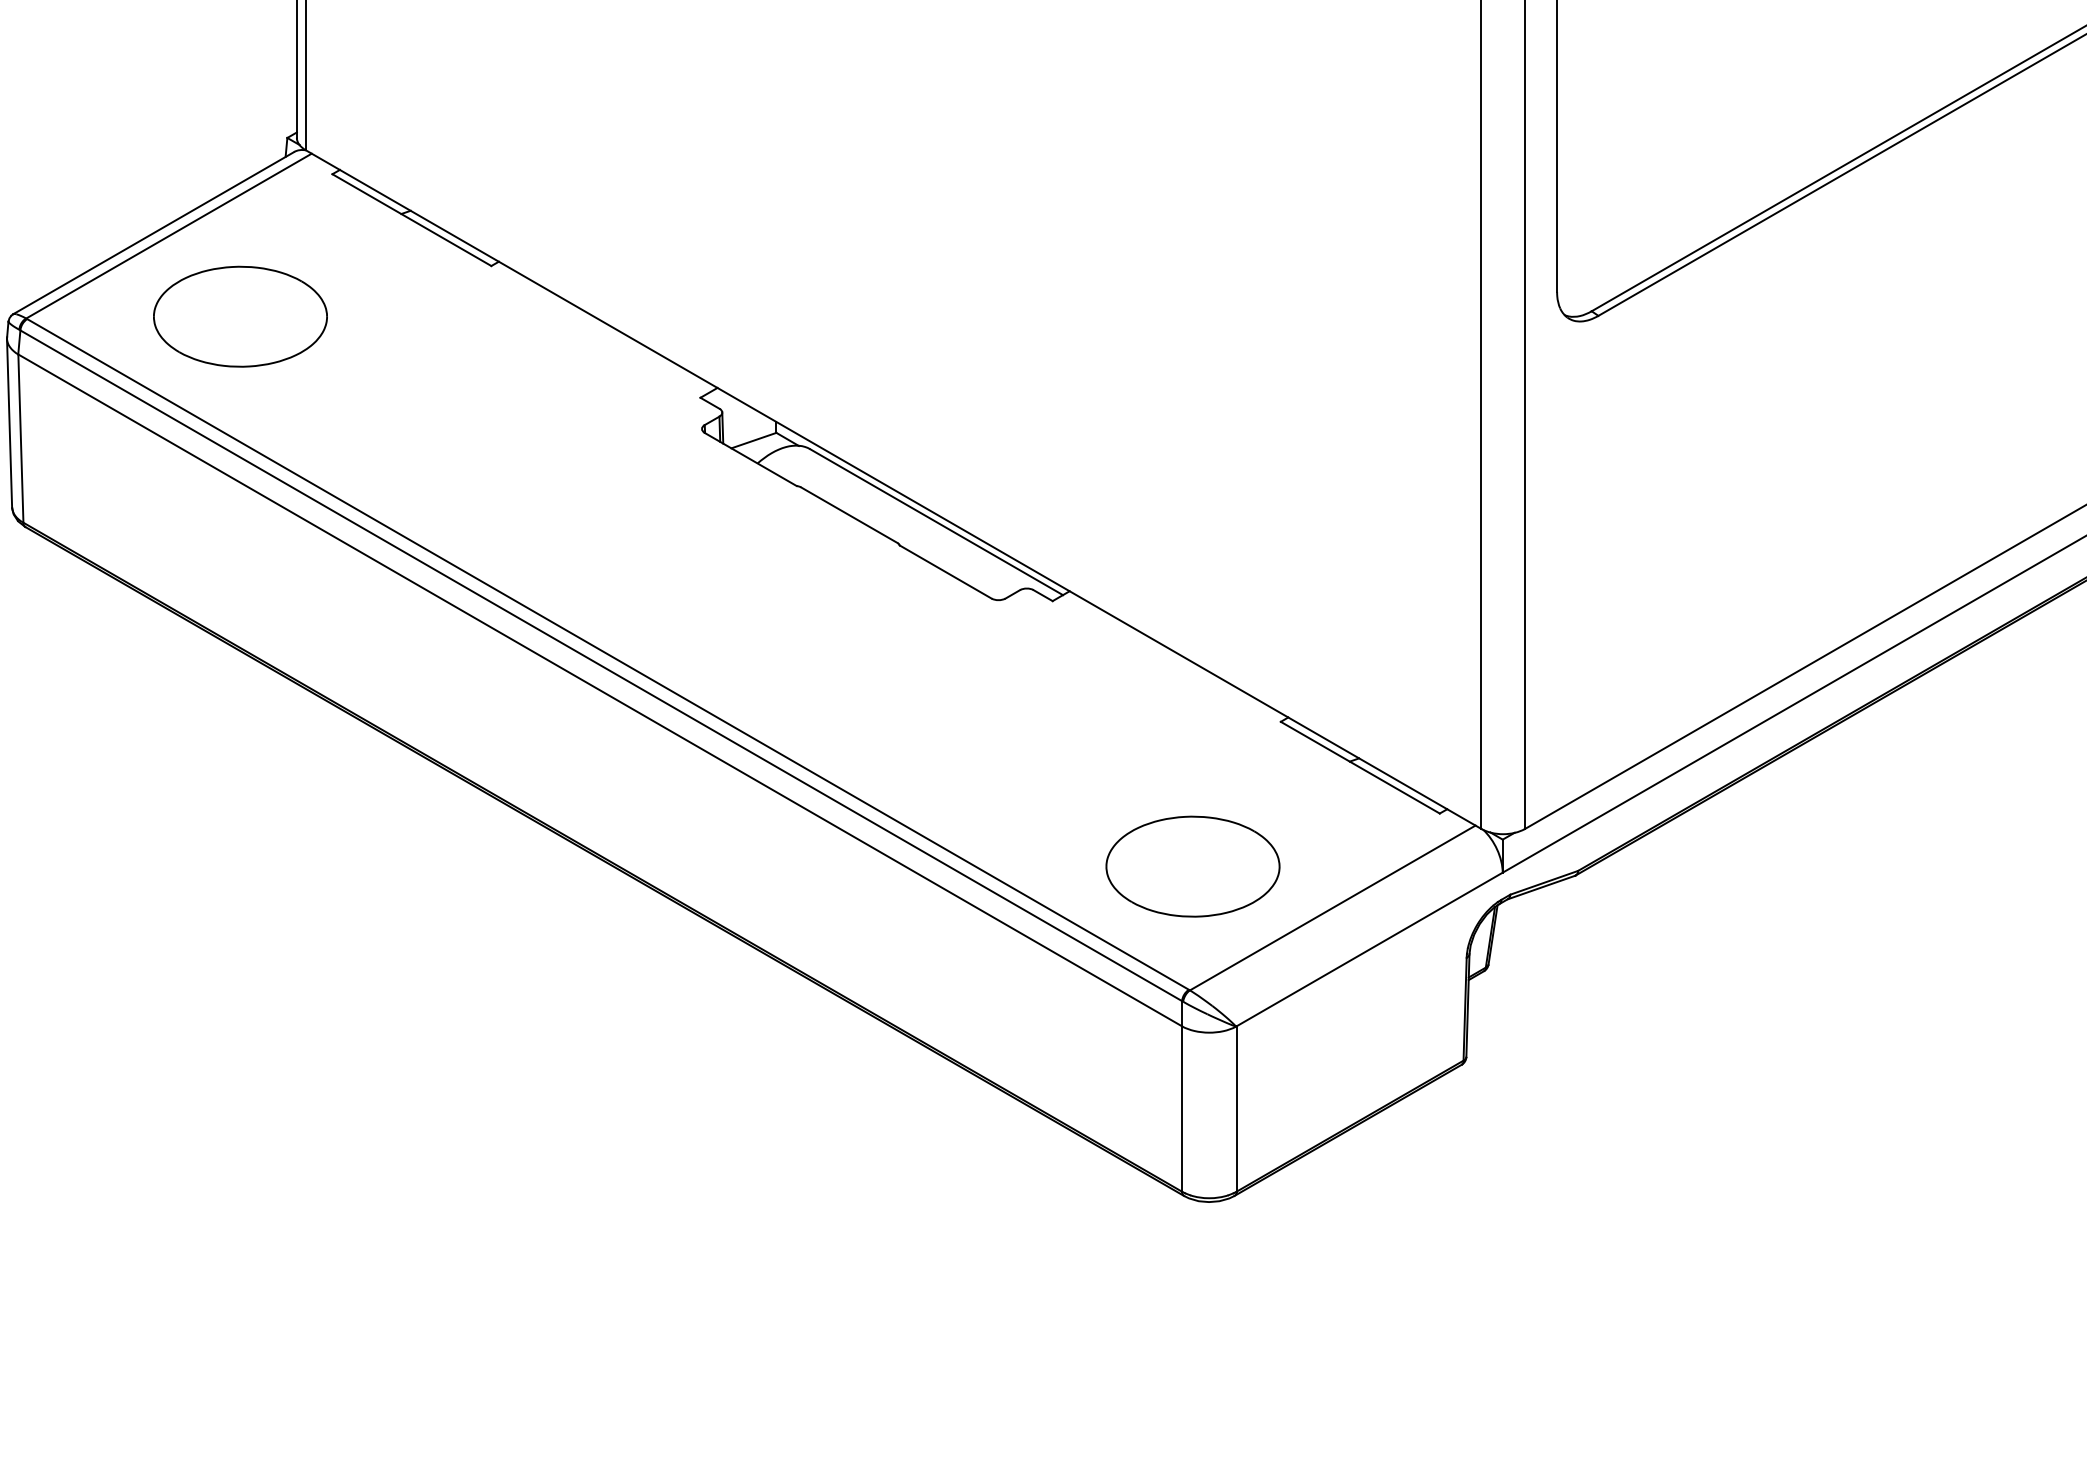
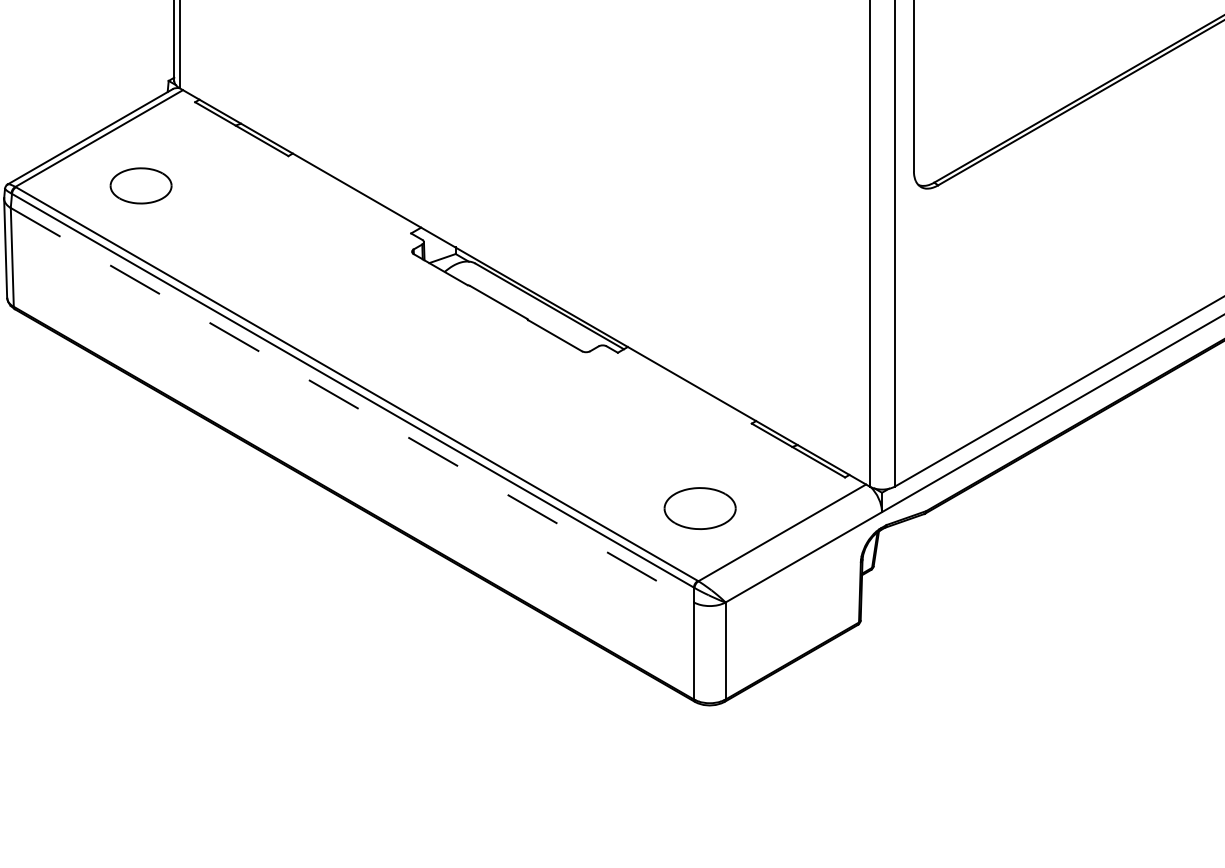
part: (239, 316) -> (140, 185), size x0.6
line: (600, 690) -> (352, 405), solid -> dashed
part: (1191, 866) -> (699, 508), size x0.7

